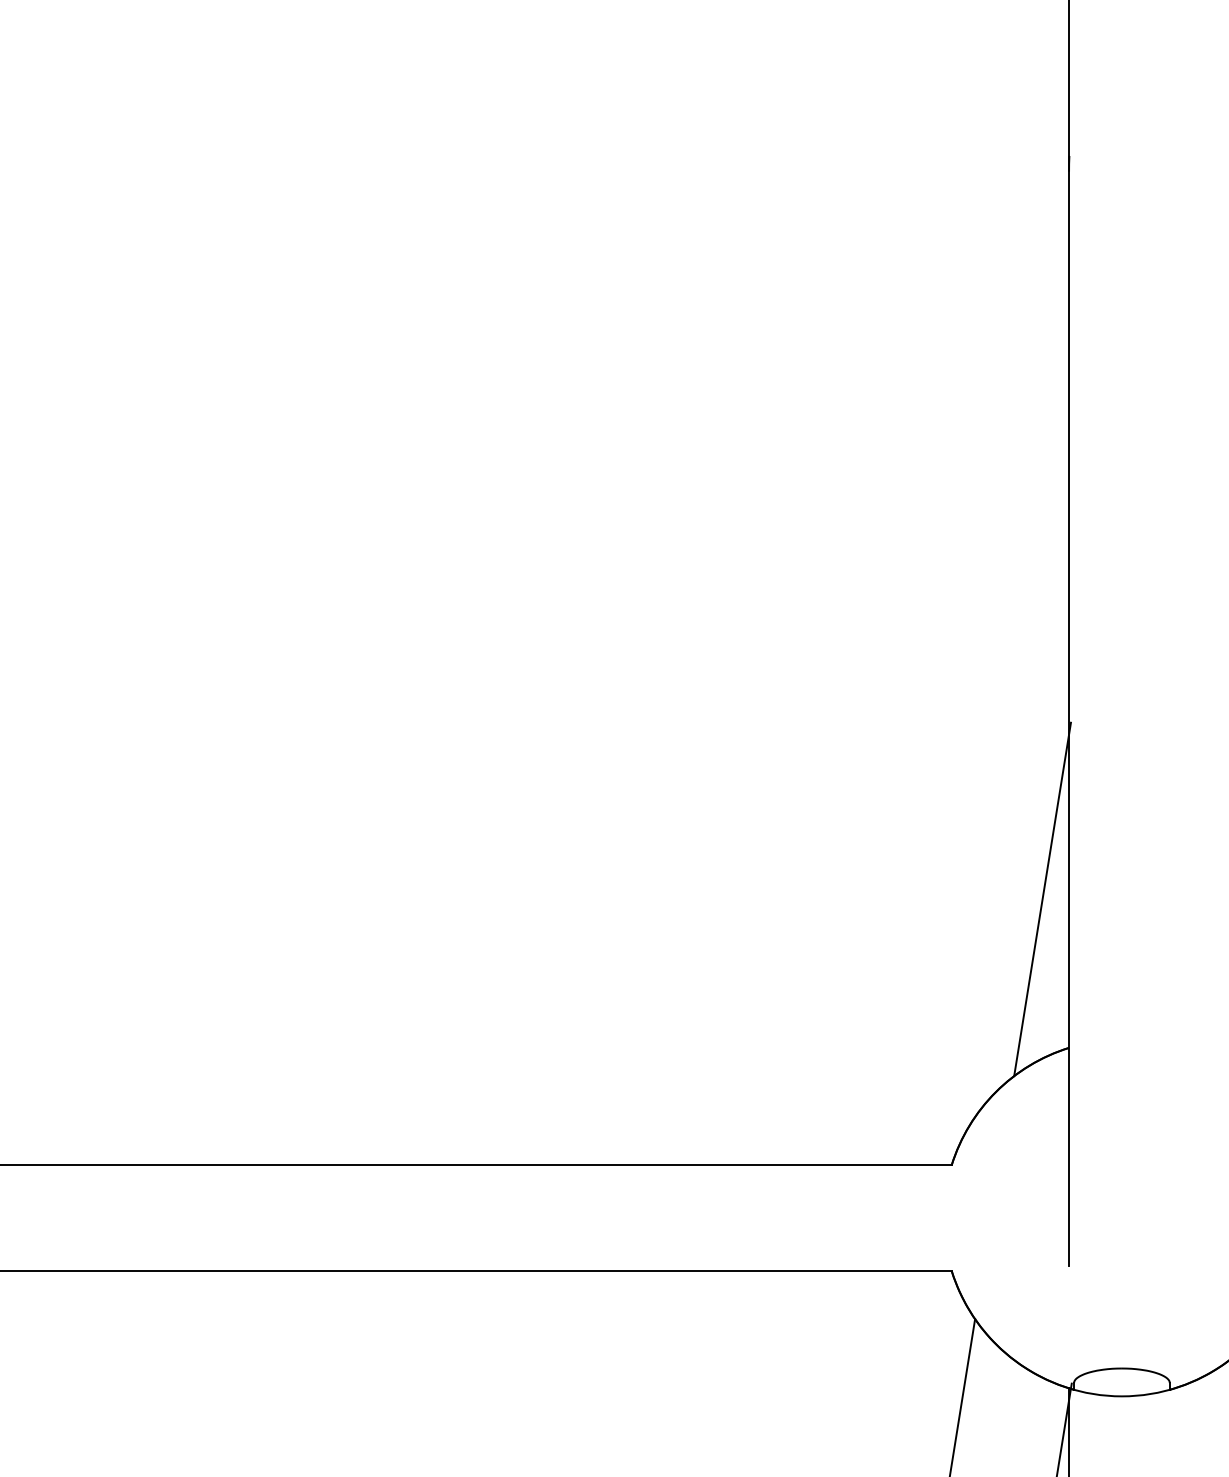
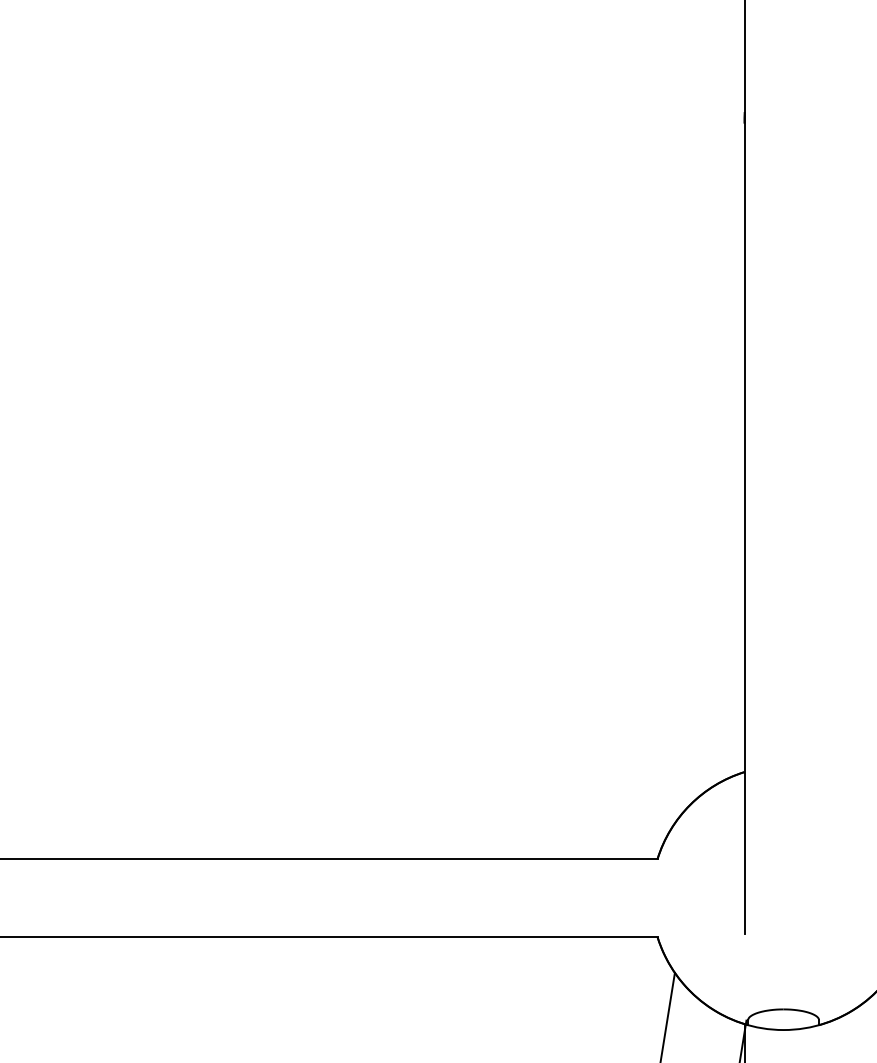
line: (1042, 899) -> (724, 662), removed

